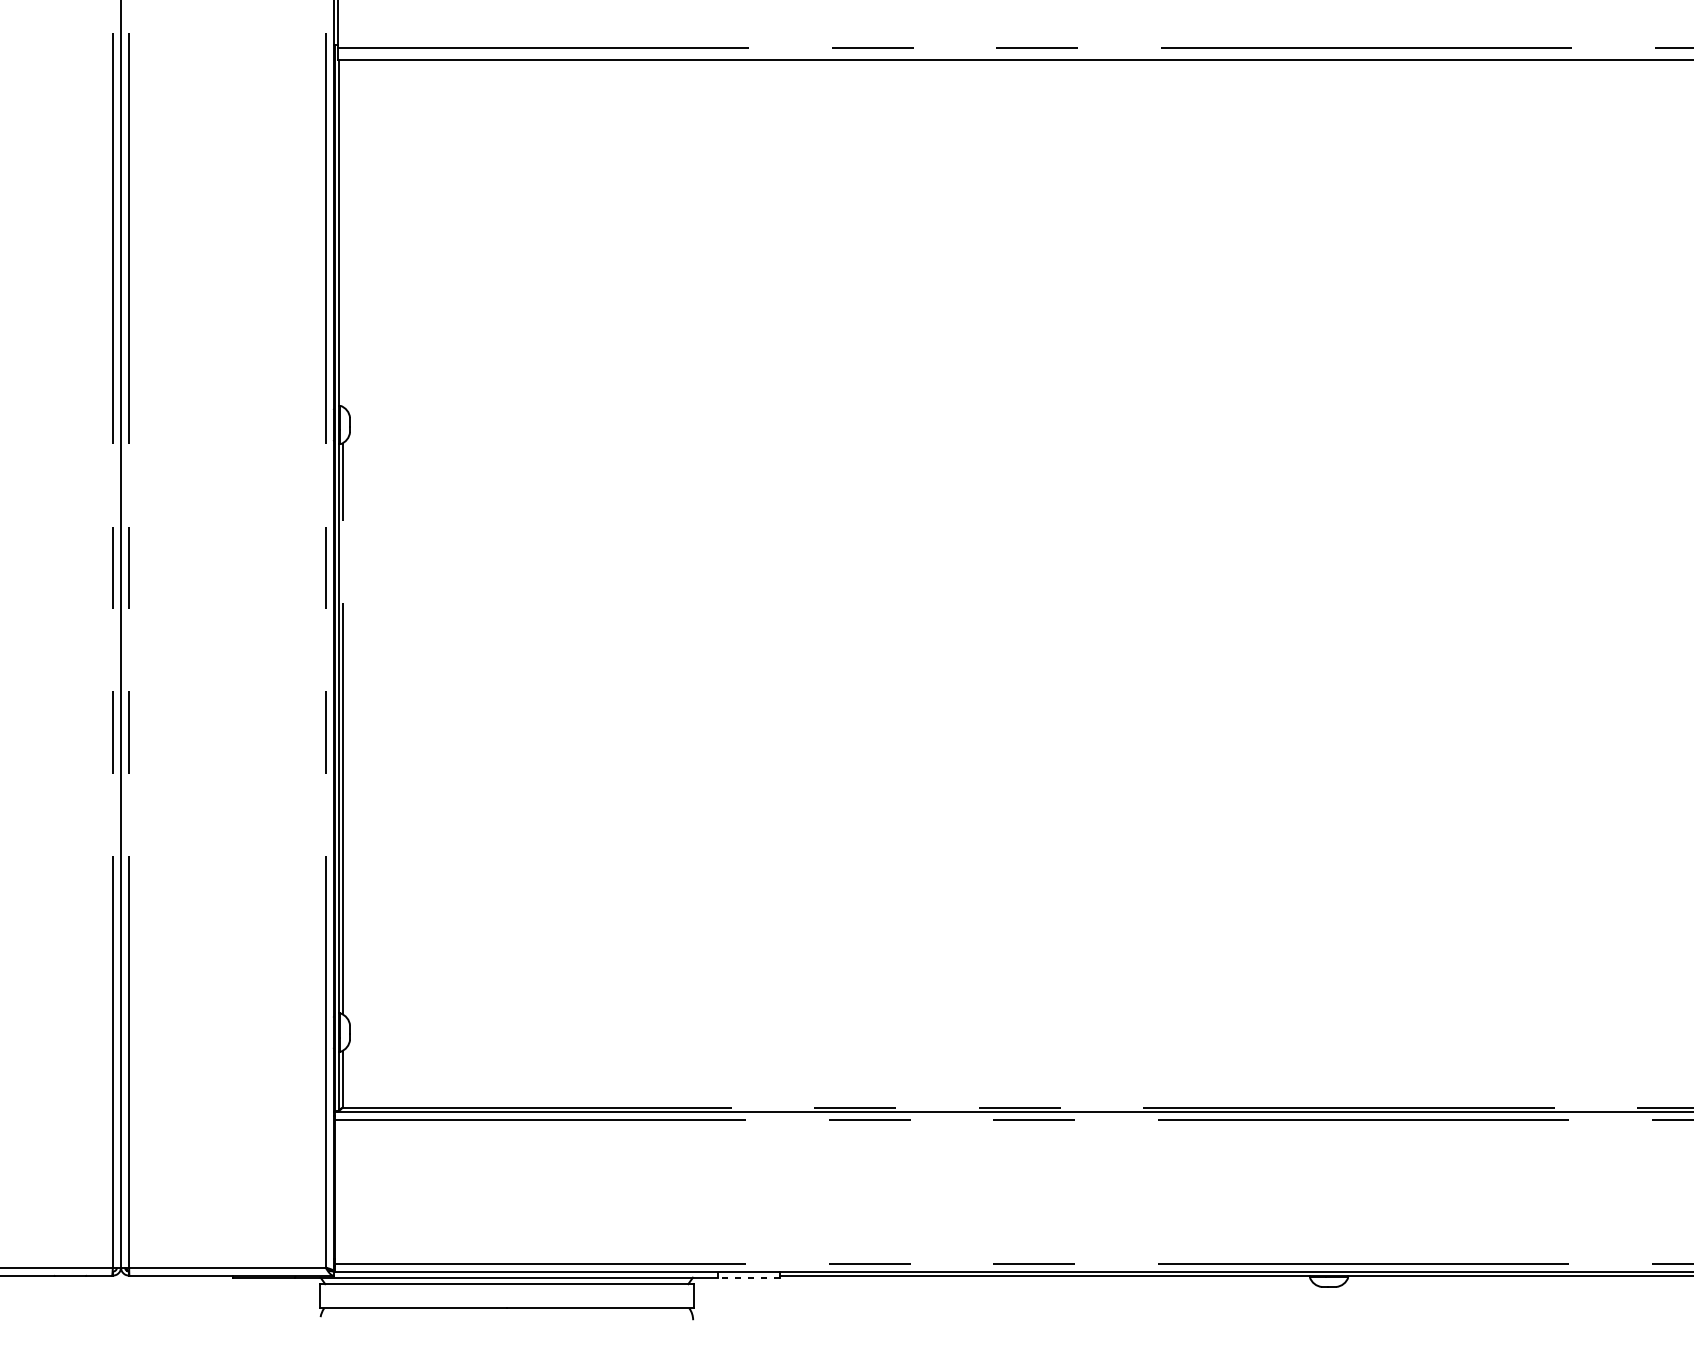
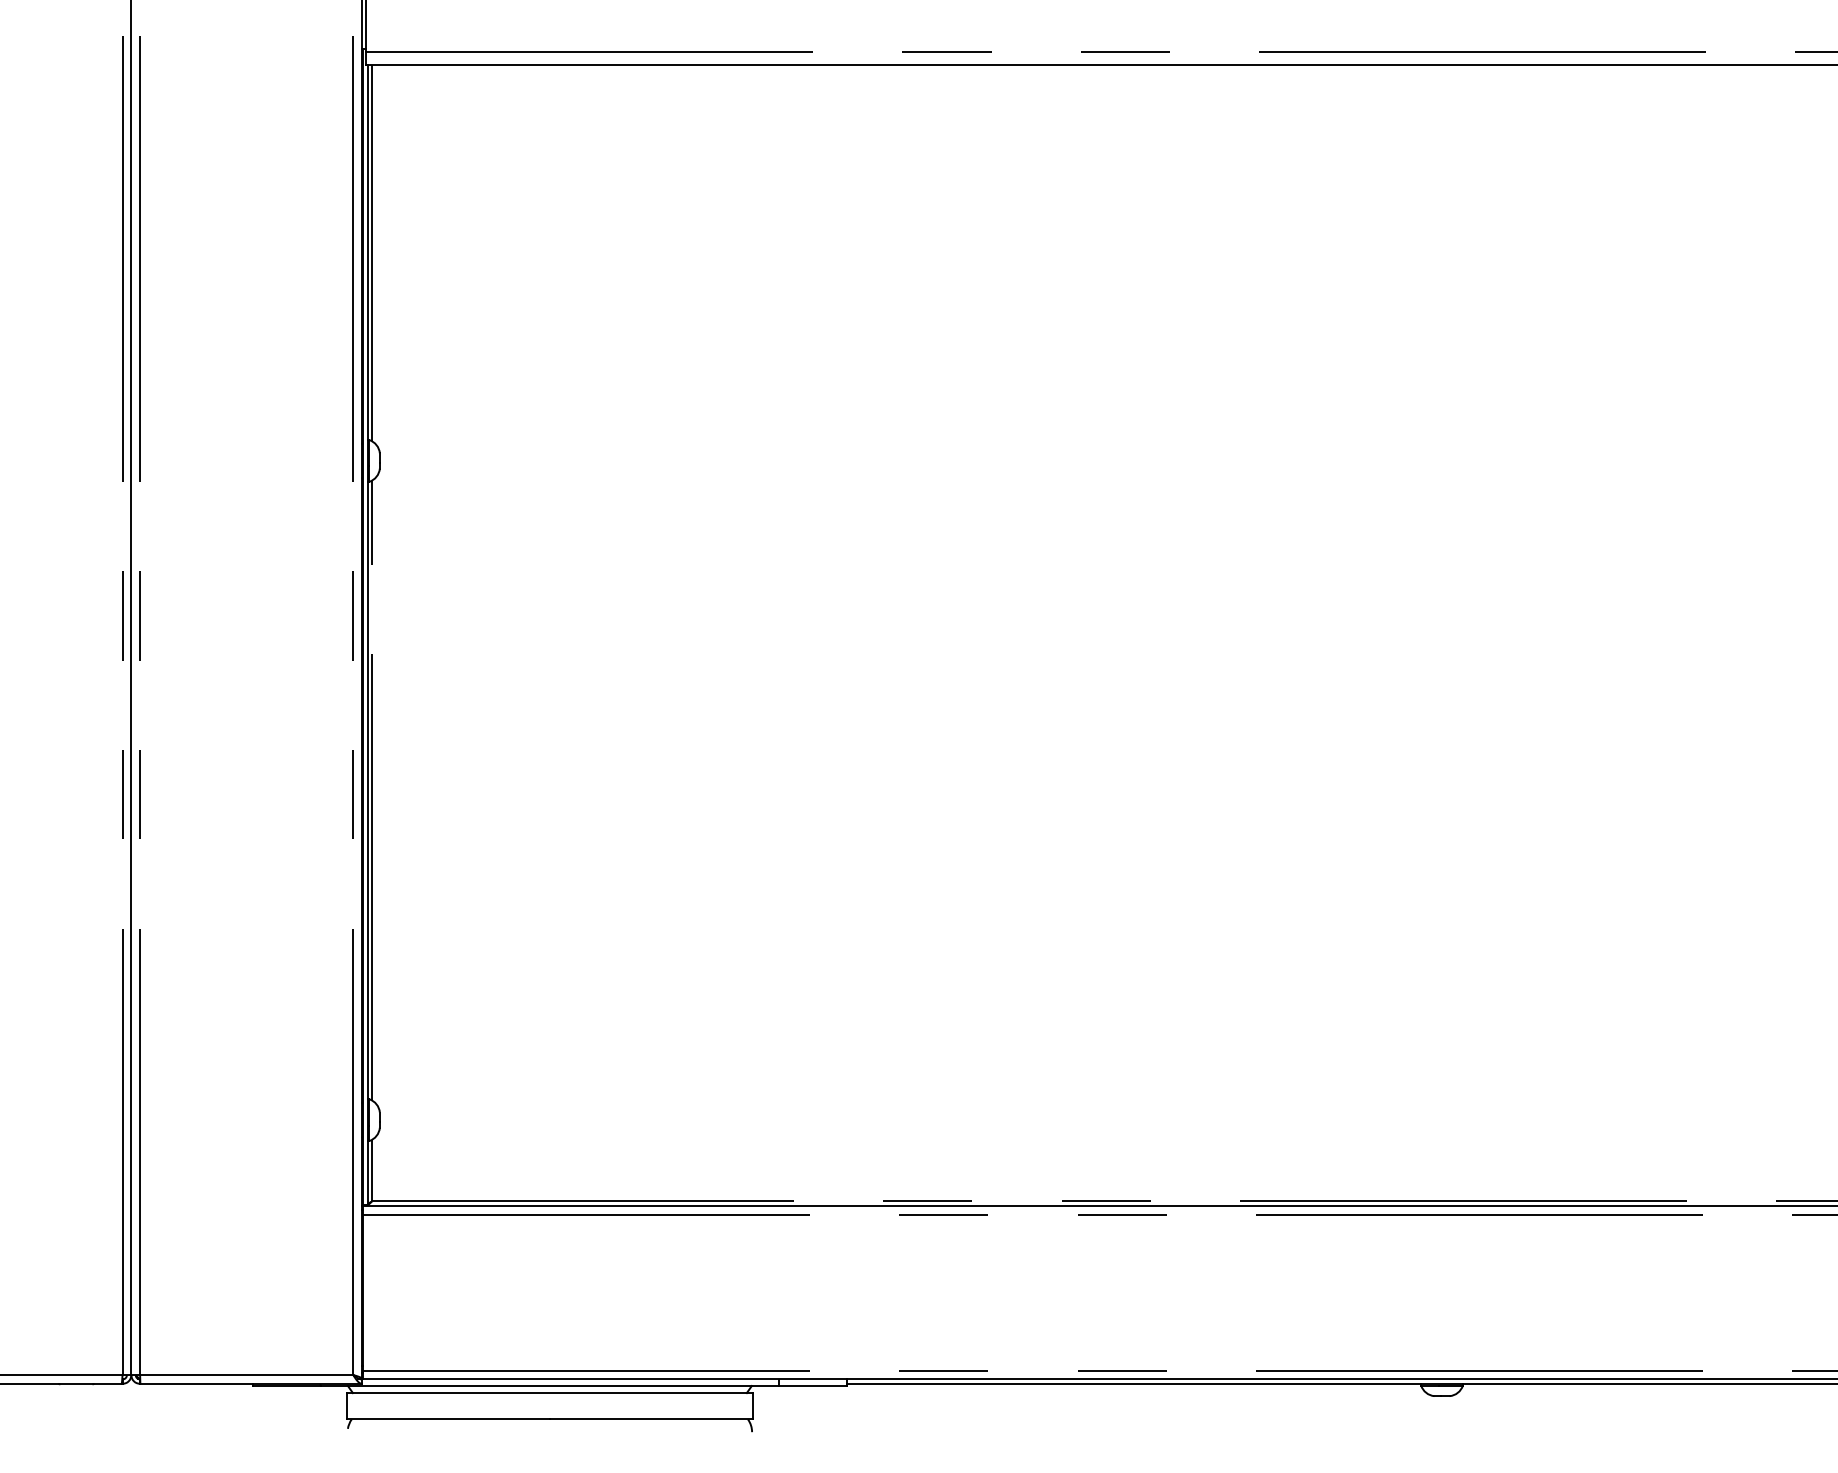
line: (342, 233) -> (371, 253), added
line: (748, 1278) -> (812, 1386), dashed -> solid

